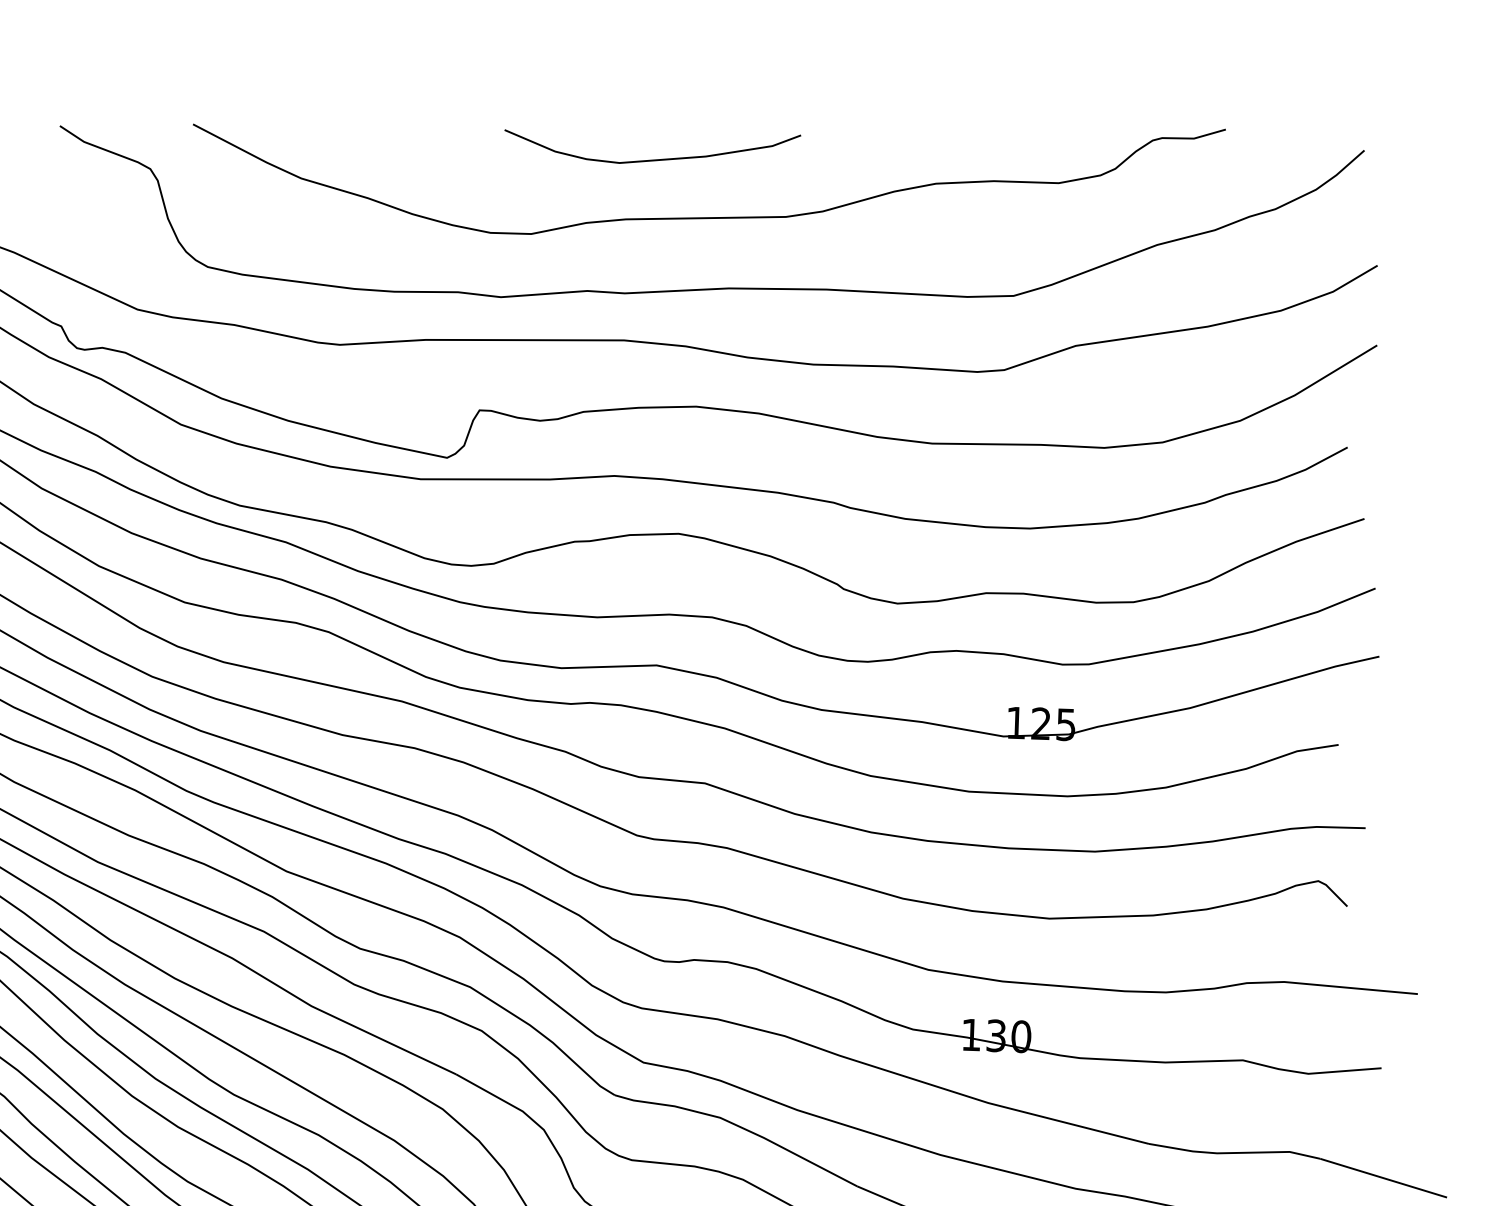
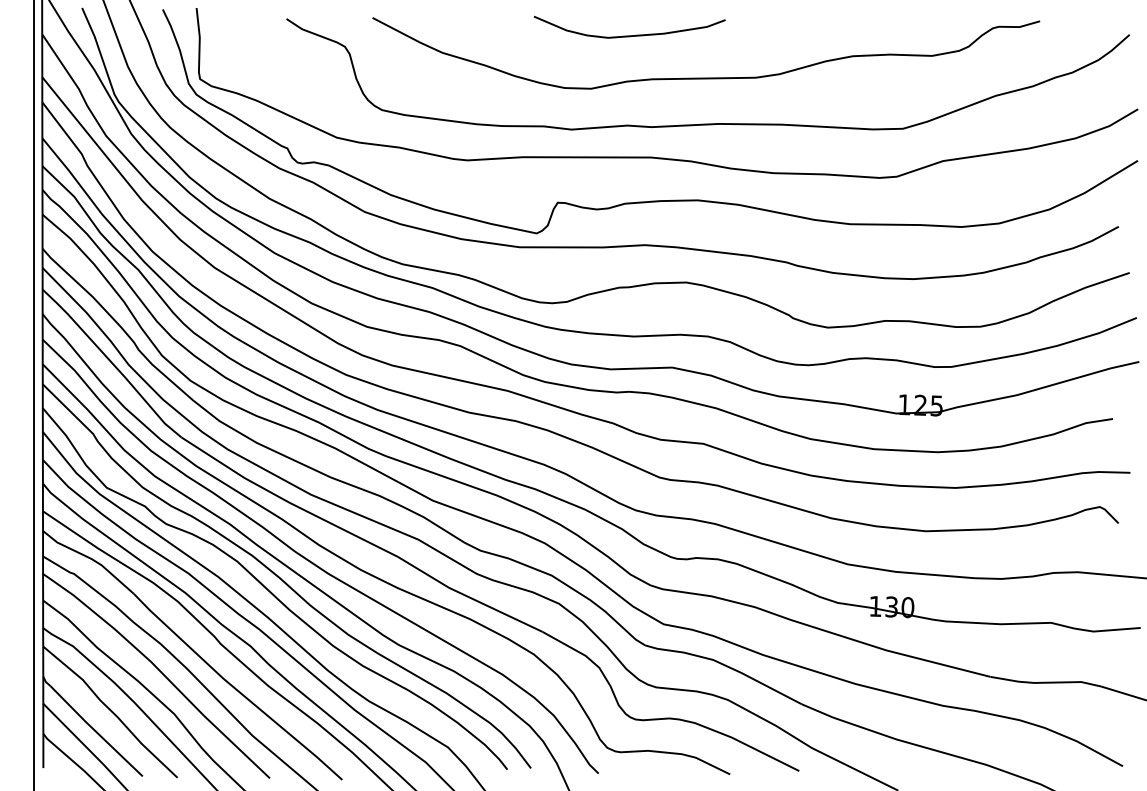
curve: (652, 159) -> (629, 35), moved

